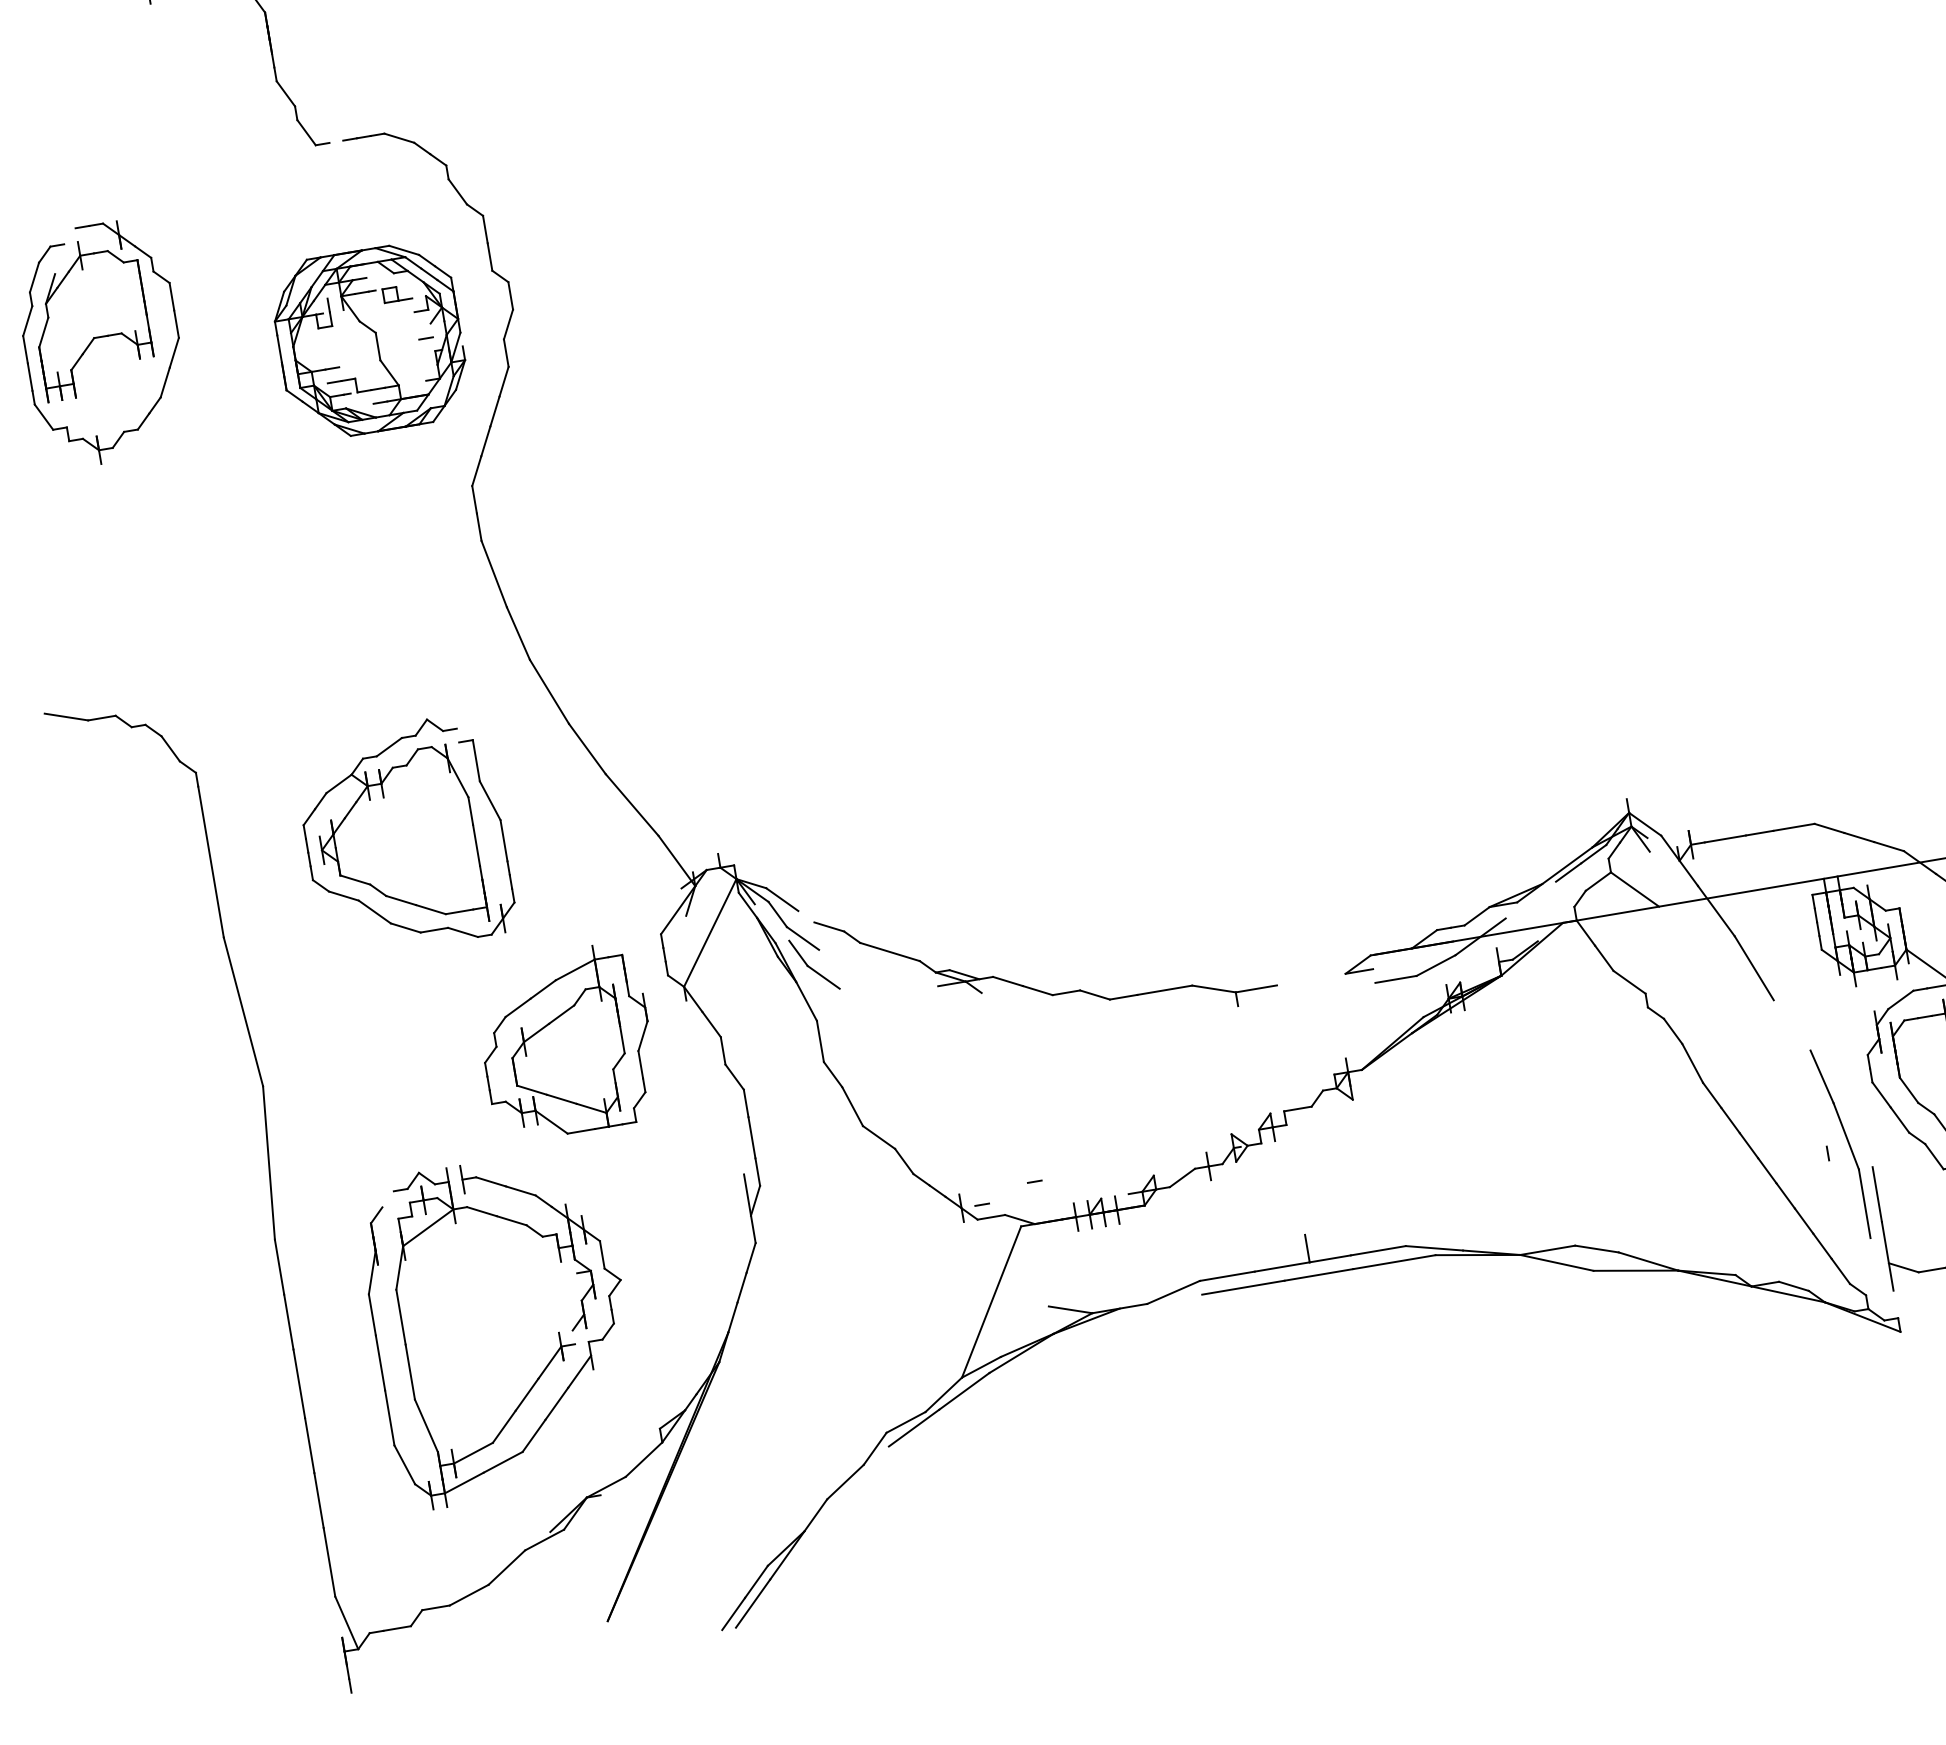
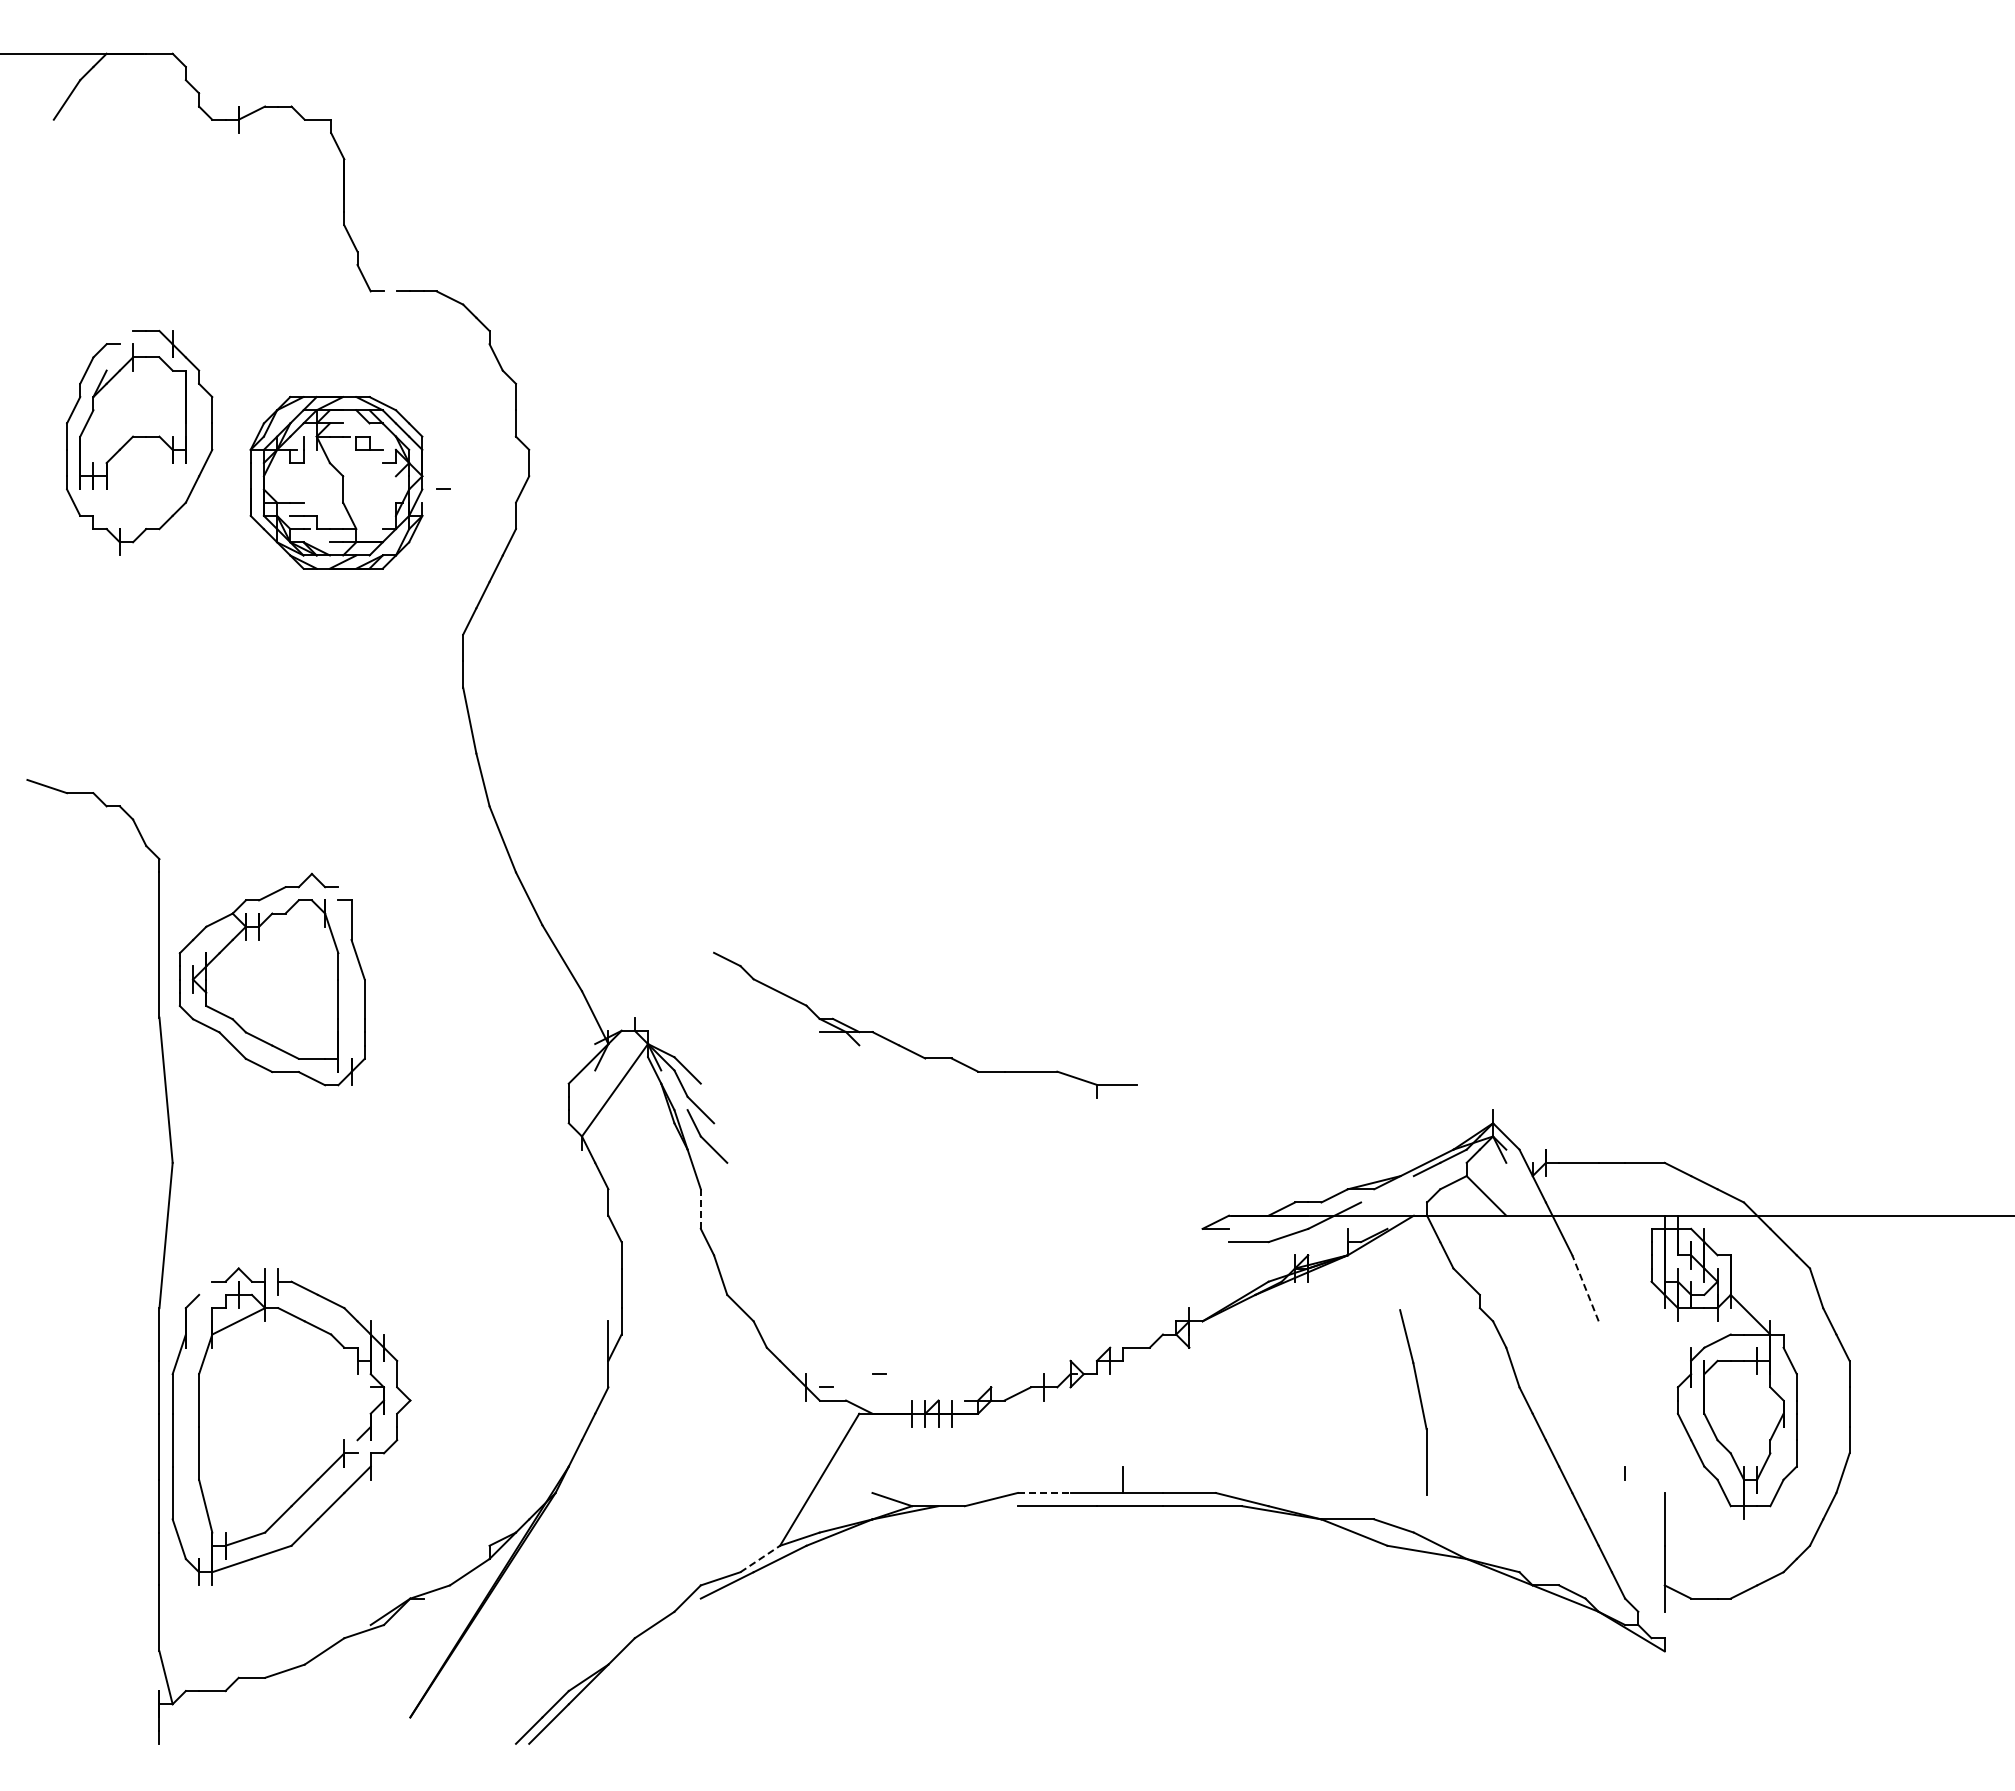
part: (369, 340) -> (336, 482), moved
part: (403, 836) -> (271, 979), moved
line: (1754, 968) -> (1585, 1288), solid -> dashed
part: (1036, 989) -> (911, 1050), moved
line: (820, 1041) -> (700, 1209), solid -> dashed
part: (566, 1042) -> (463, 1169), removed
part: (1846, 1141) -> (1419, 1400), moved
line: (1227, 1275) -> (1044, 1492), solid -> dashed
part: (501, 1327) -> (291, 1426), moved
line: (944, 1395) -> (760, 1559), solid -> dashed

